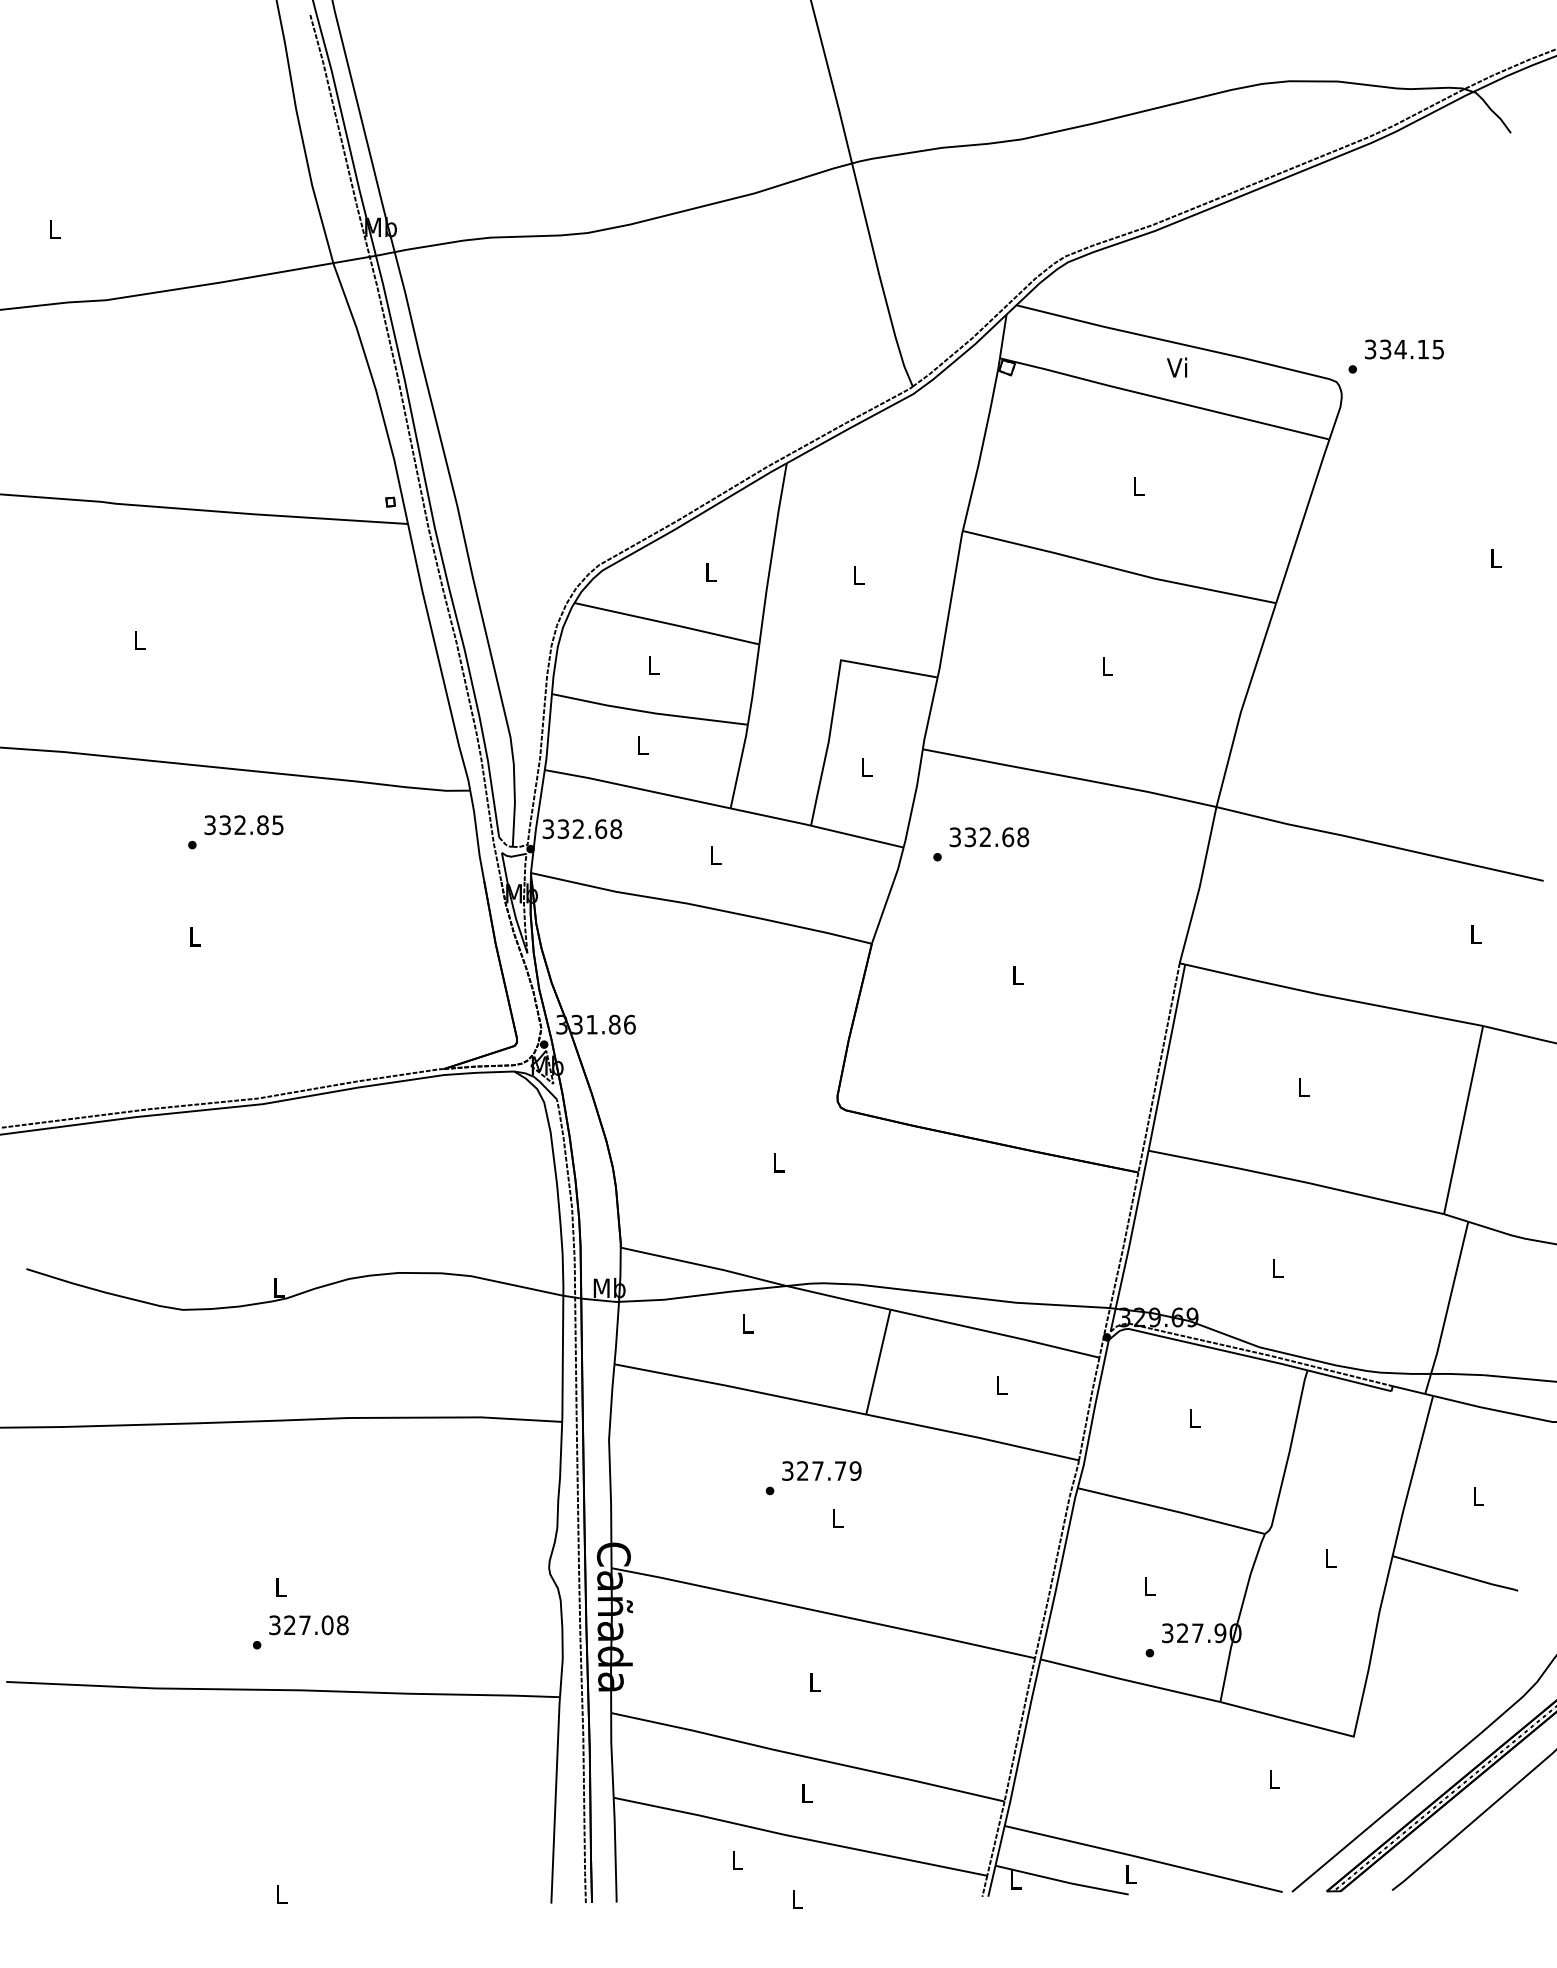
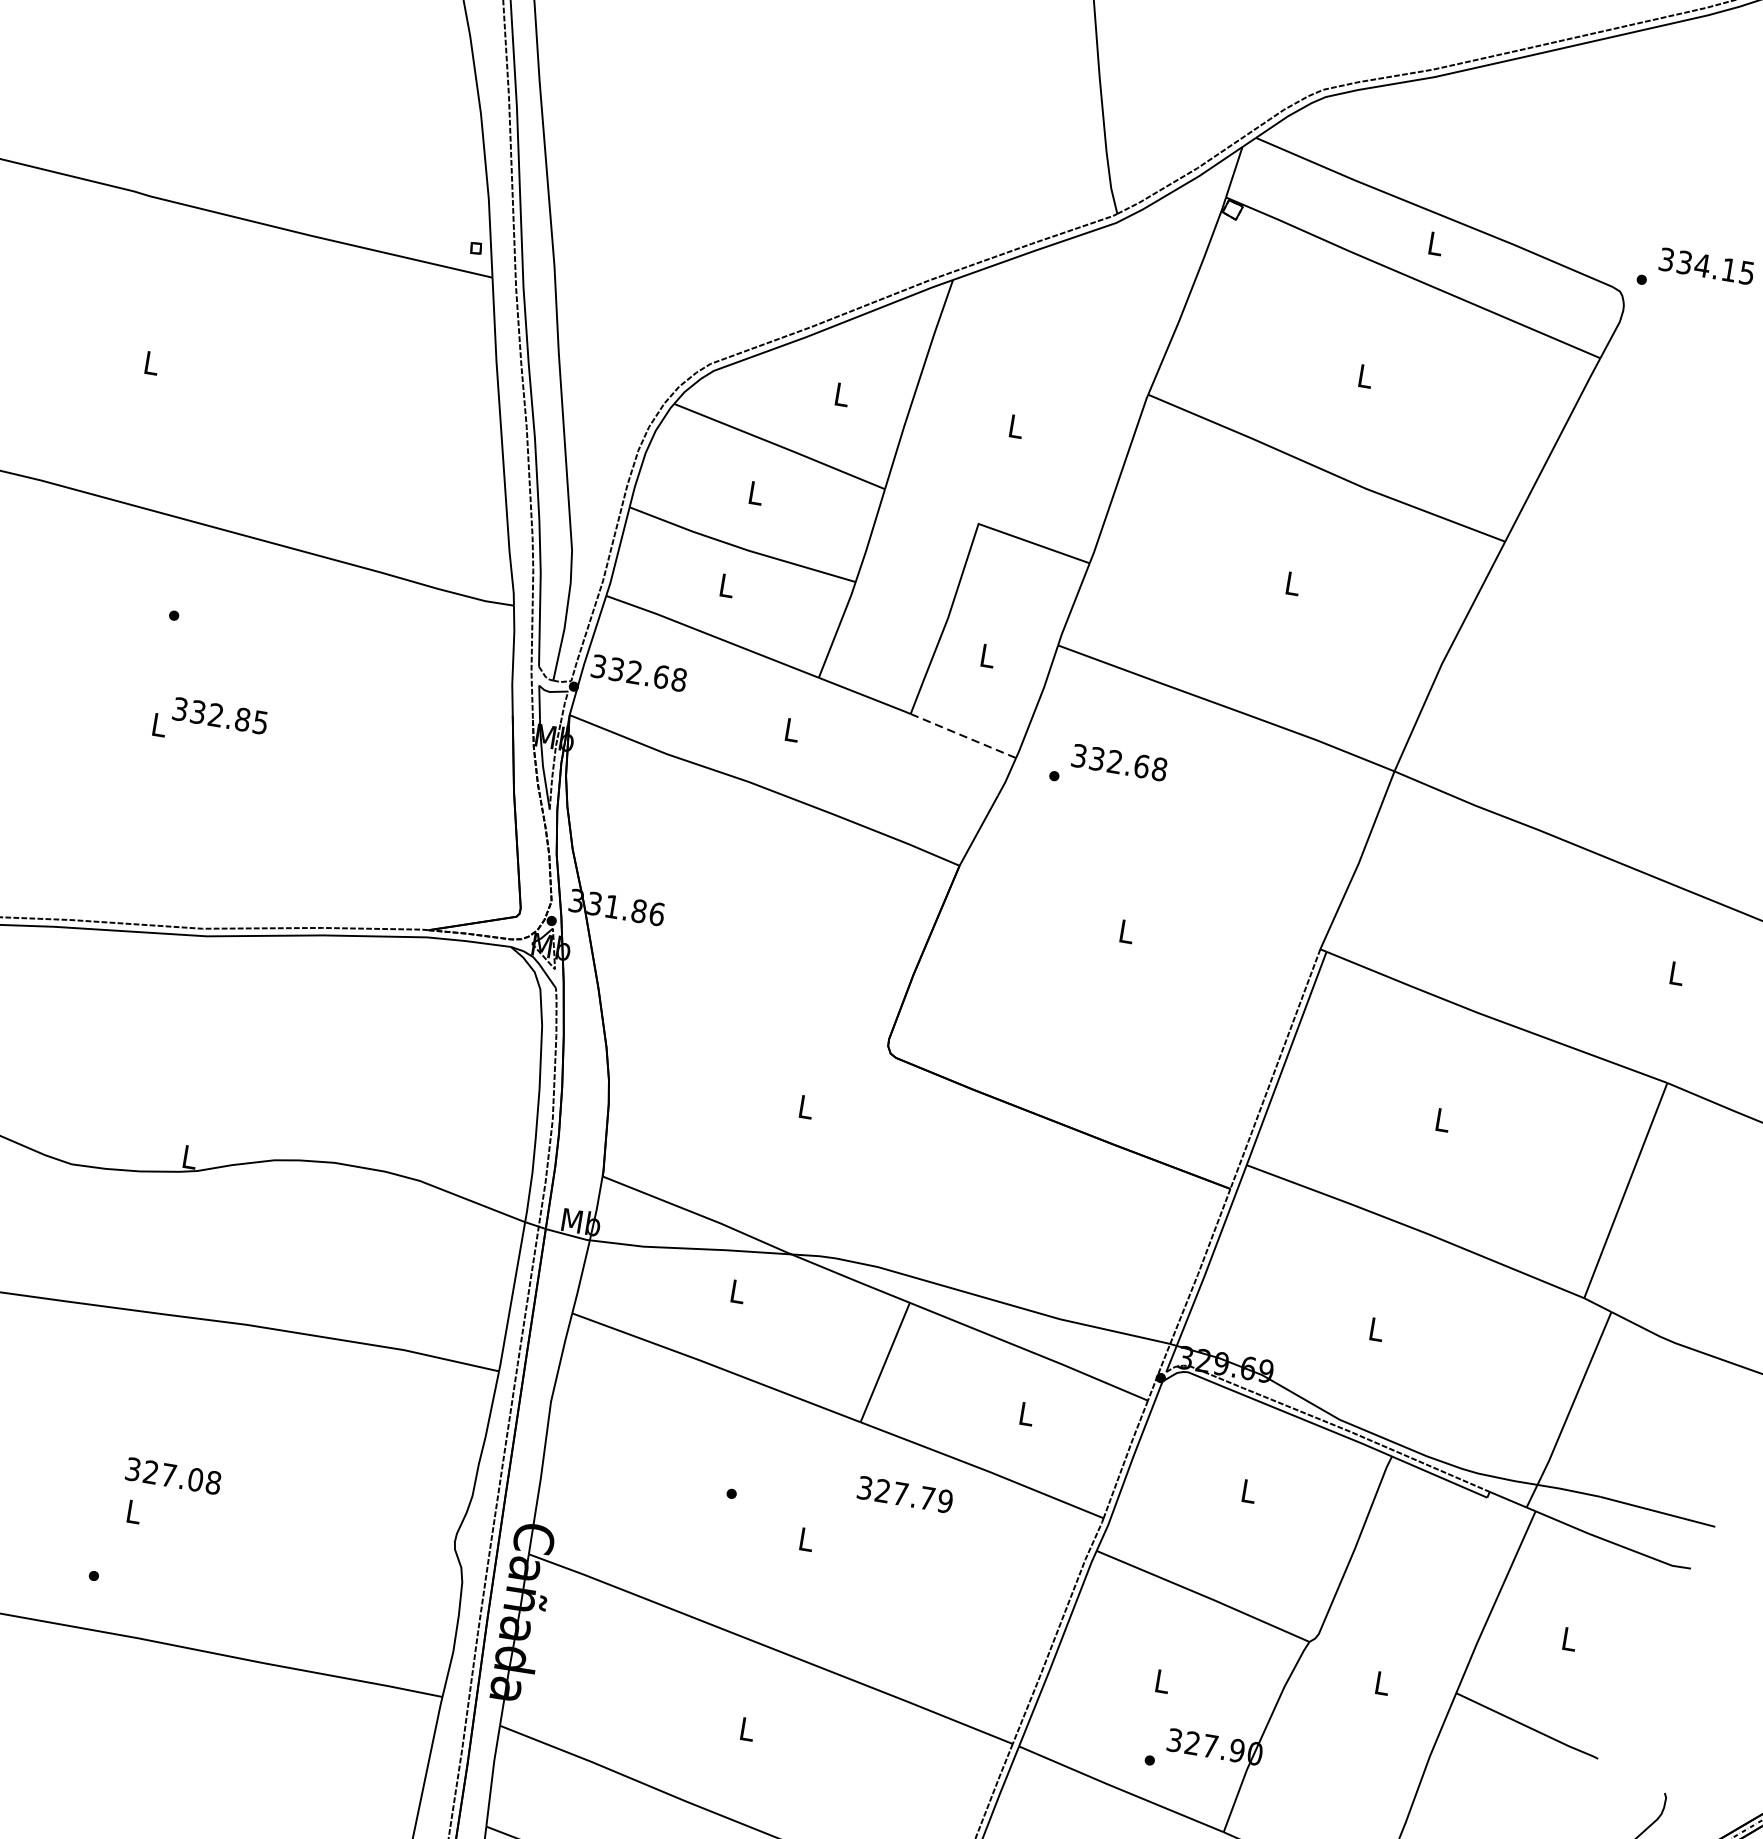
text: (1177, 367) -> (1434, 243), Vi -> L
text: (243, 825) -> (219, 716), moved
line: (857, 836) -> (963, 735), solid -> dashed
text: (821, 1470) -> (905, 1494), moved
text: (308, 1625) -> (172, 1476), moved

